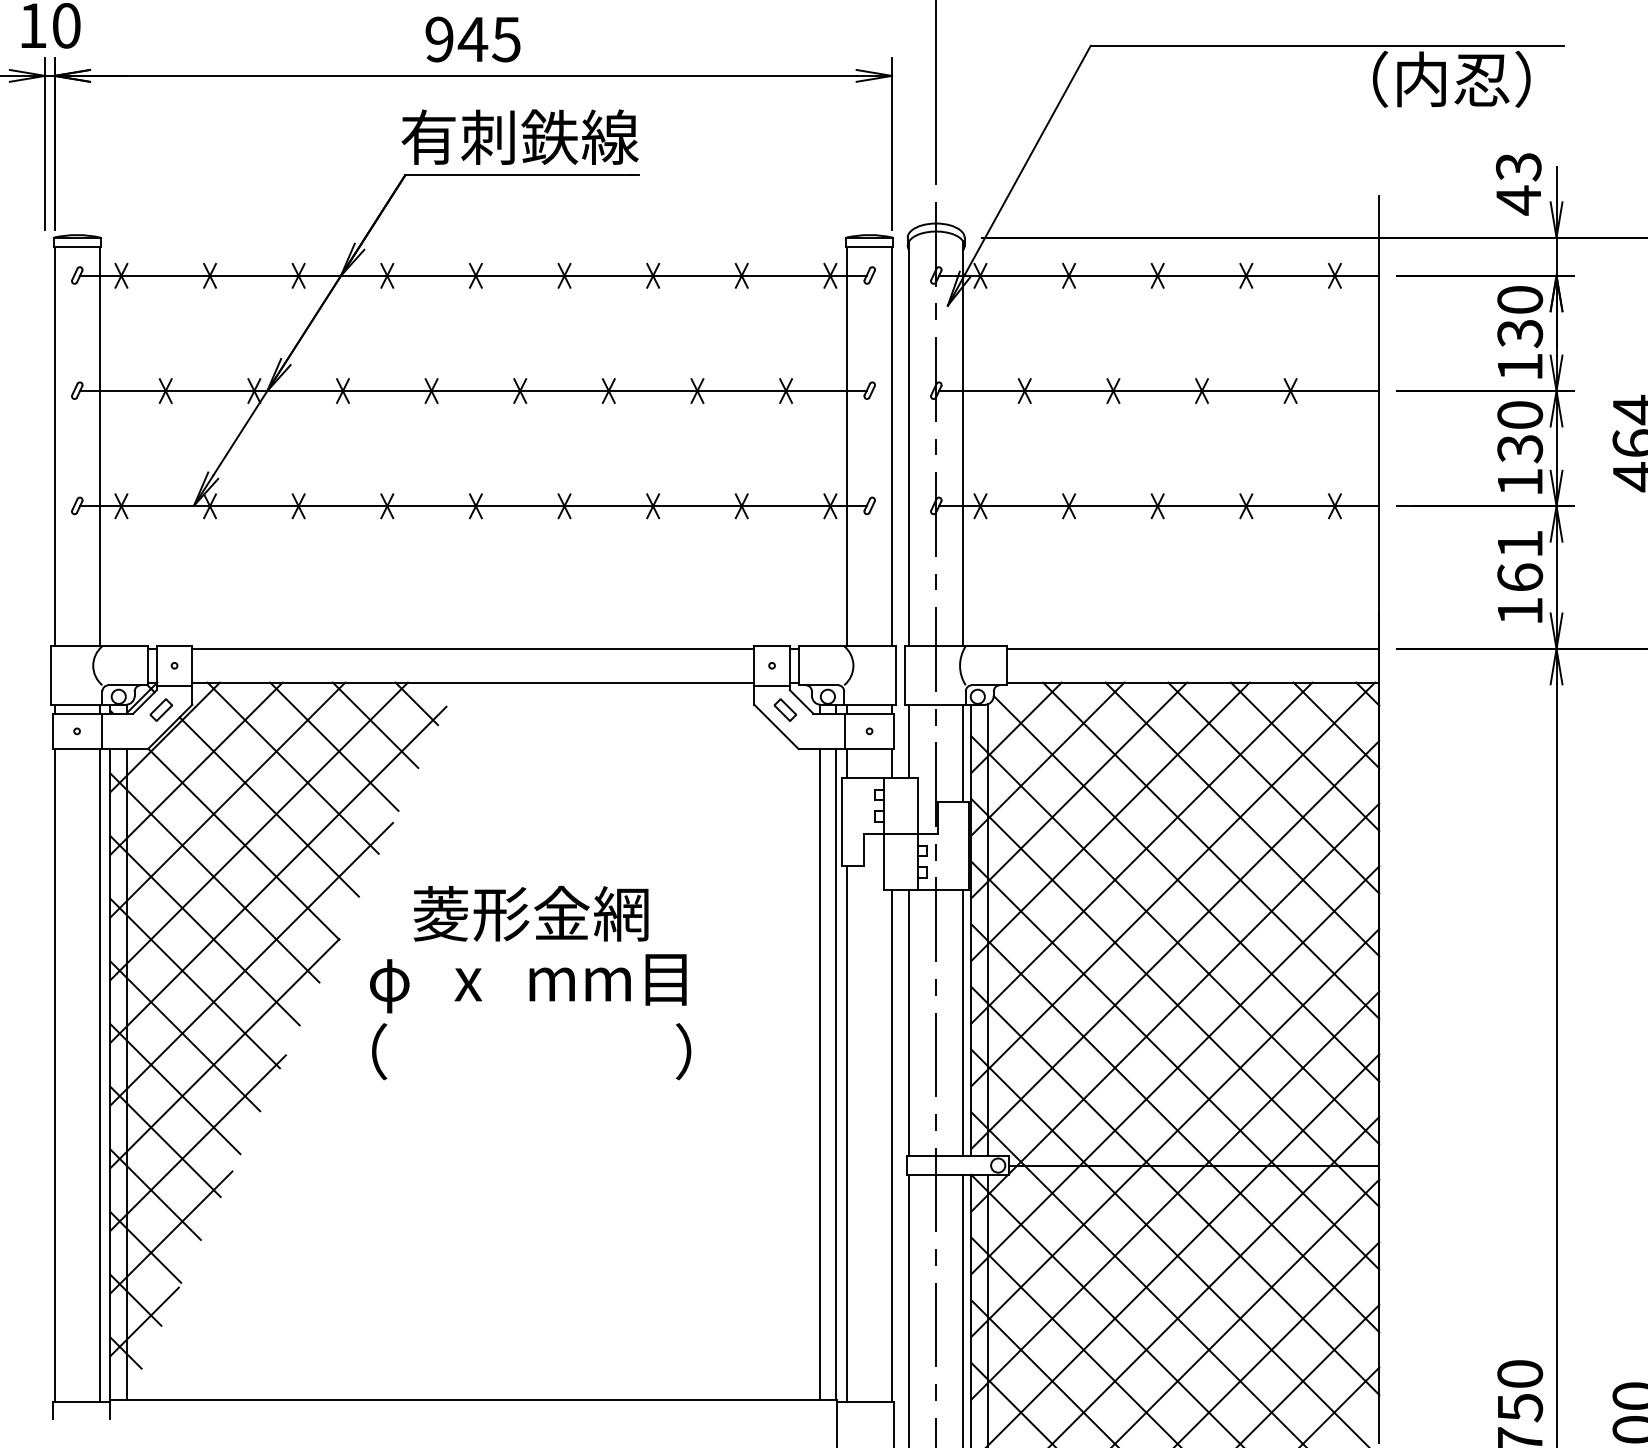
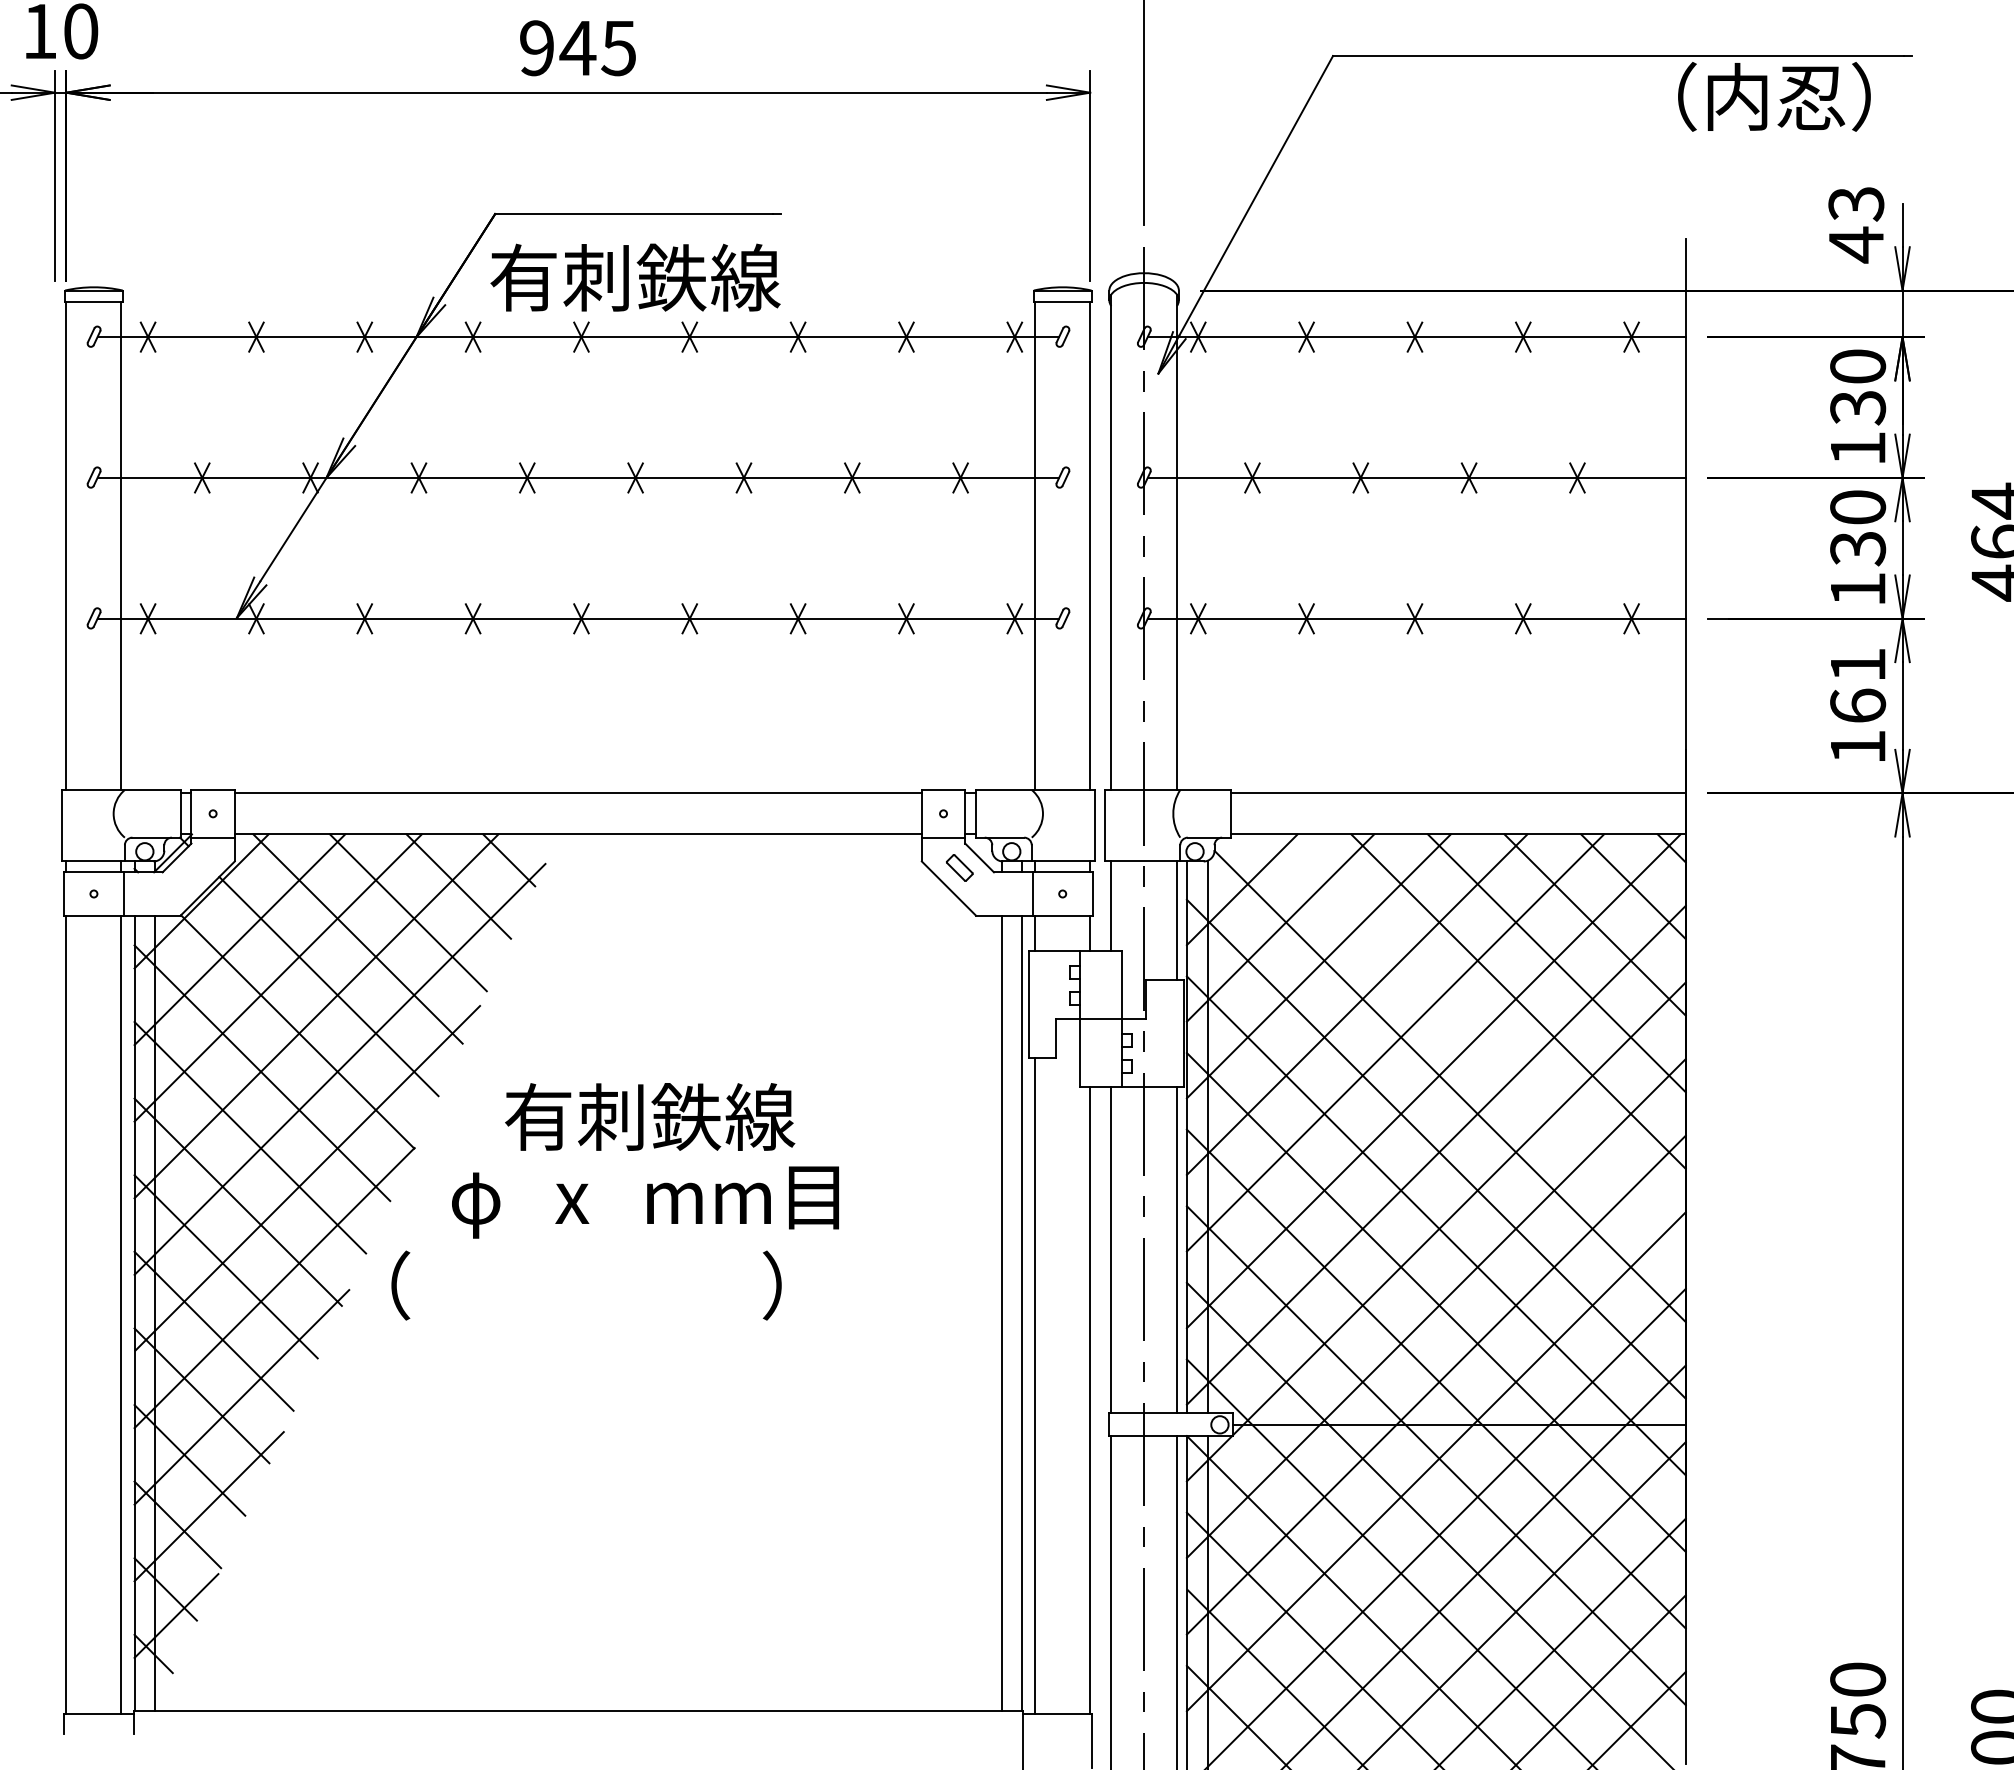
text: (520, 137) -> (635, 277), moved
part: (161, 709) -> (196, 867), removed
line: (1210, 850) -> (1479, 1039), removed
text: (532, 913) -> (650, 1116), 菱形金網 -> 有刺鉄線
text: (531, 1051) -> (586, 1285), moved

